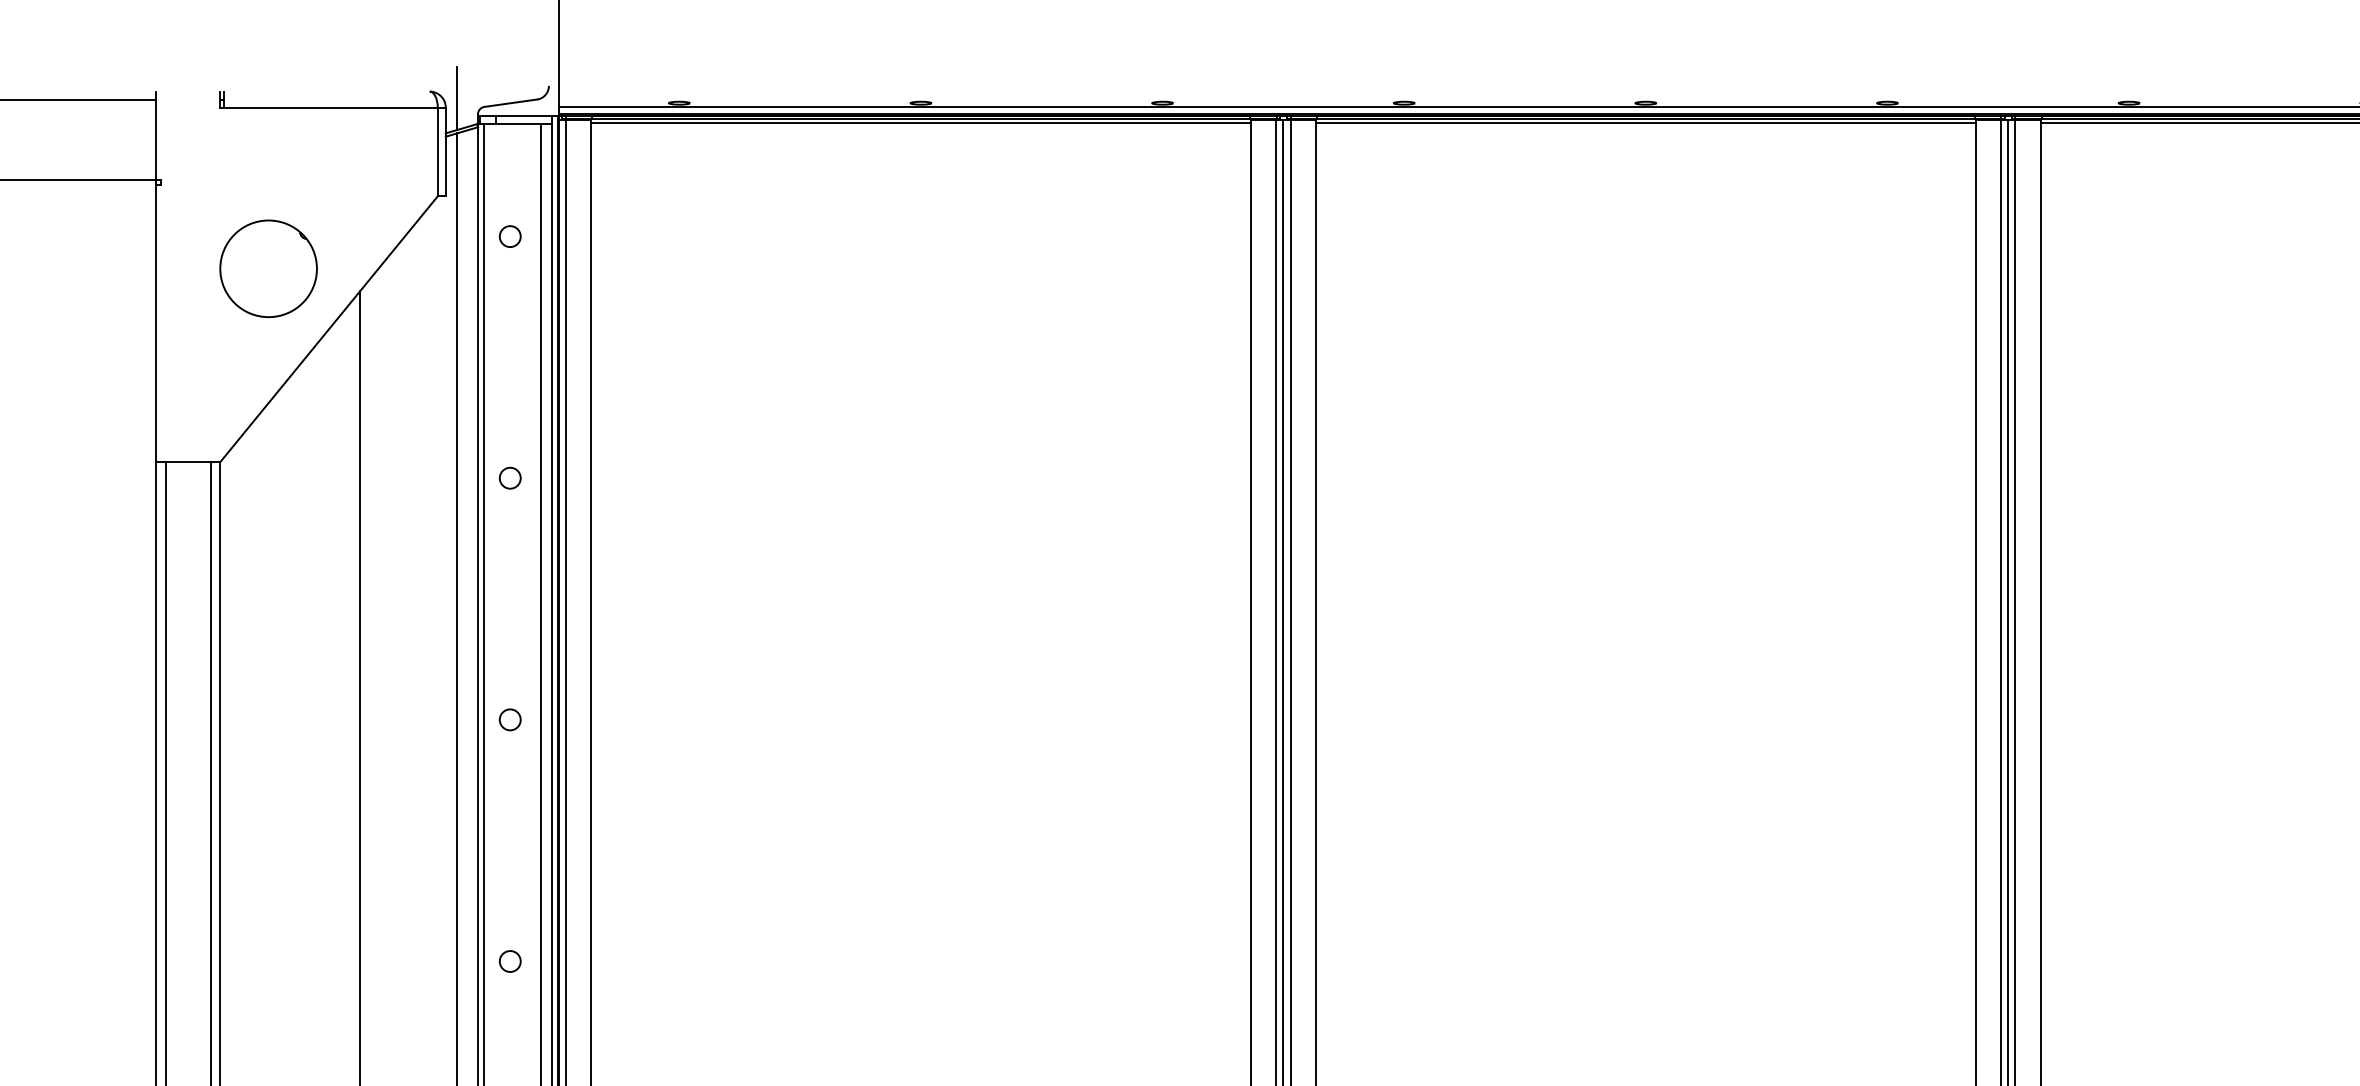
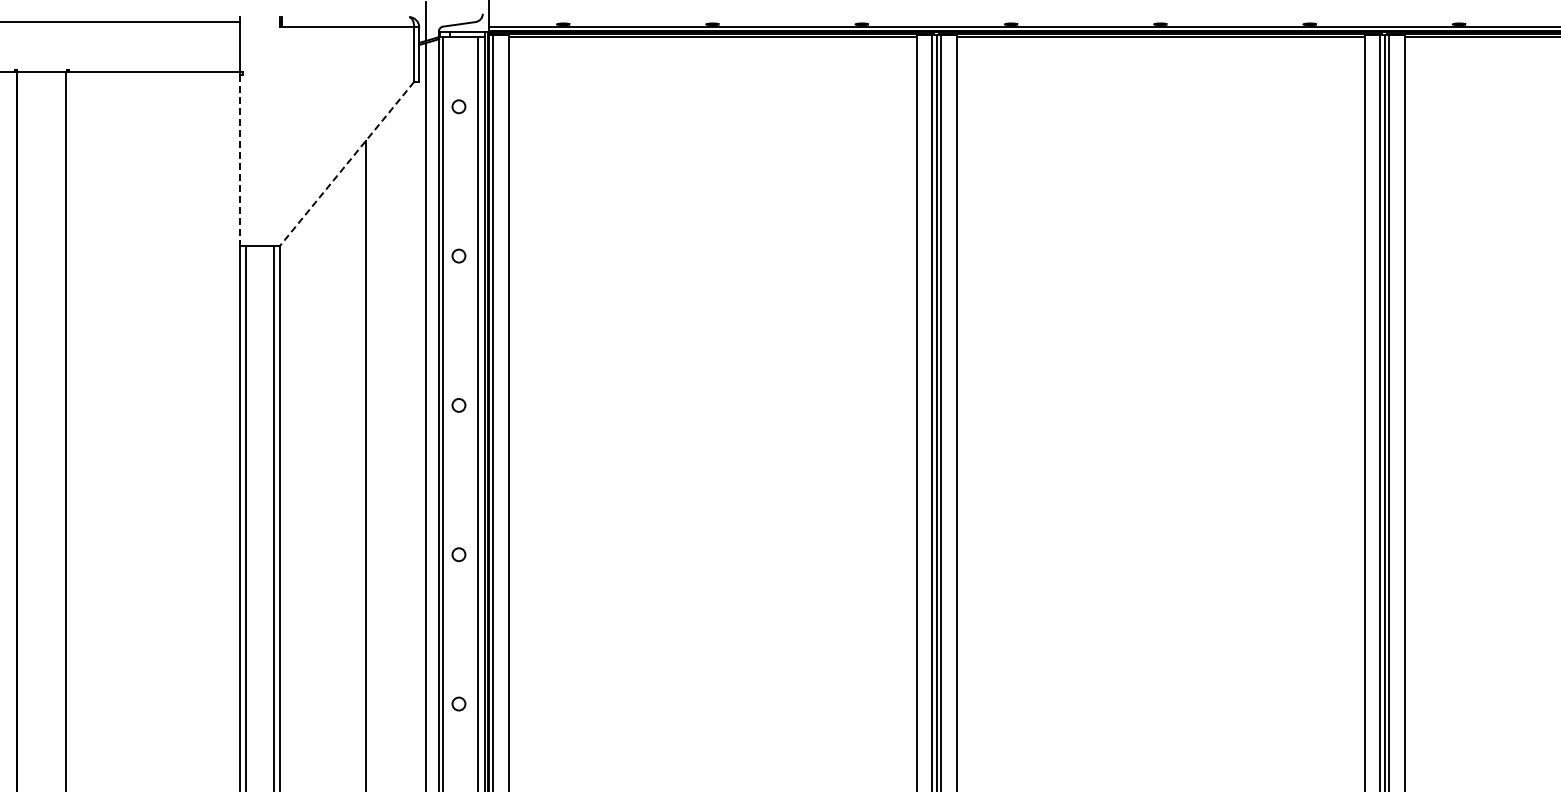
part: (268, 268) -> (309, 126), removed
line: (155, 323) -> (239, 160), solid -> dashed
line: (328, 329) -> (346, 164), solid -> dashed

